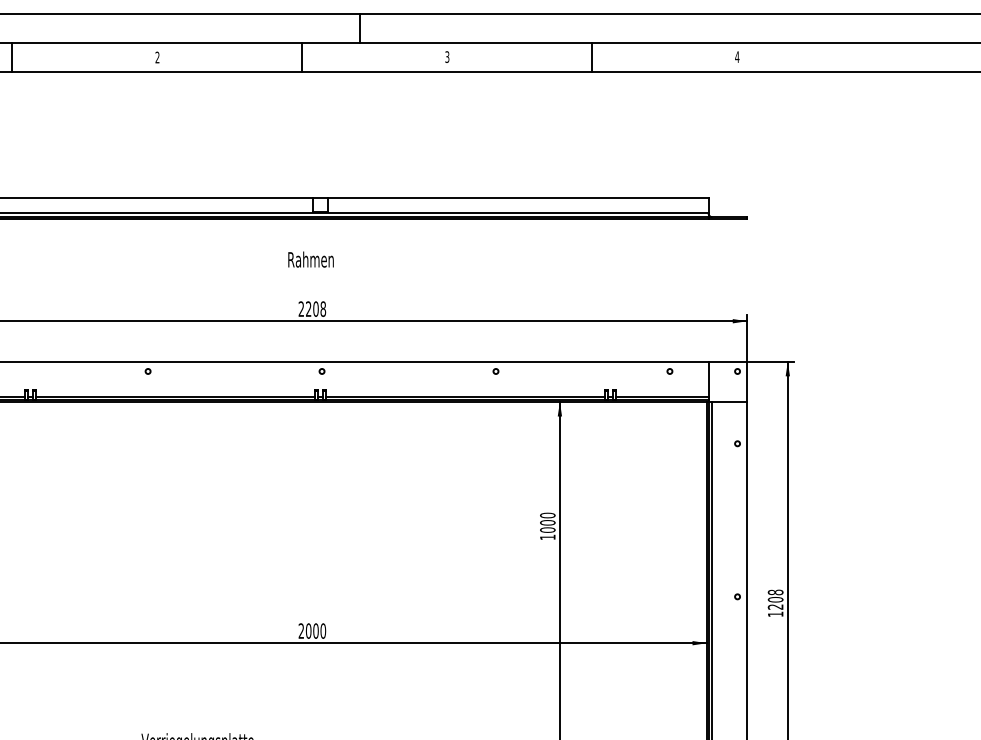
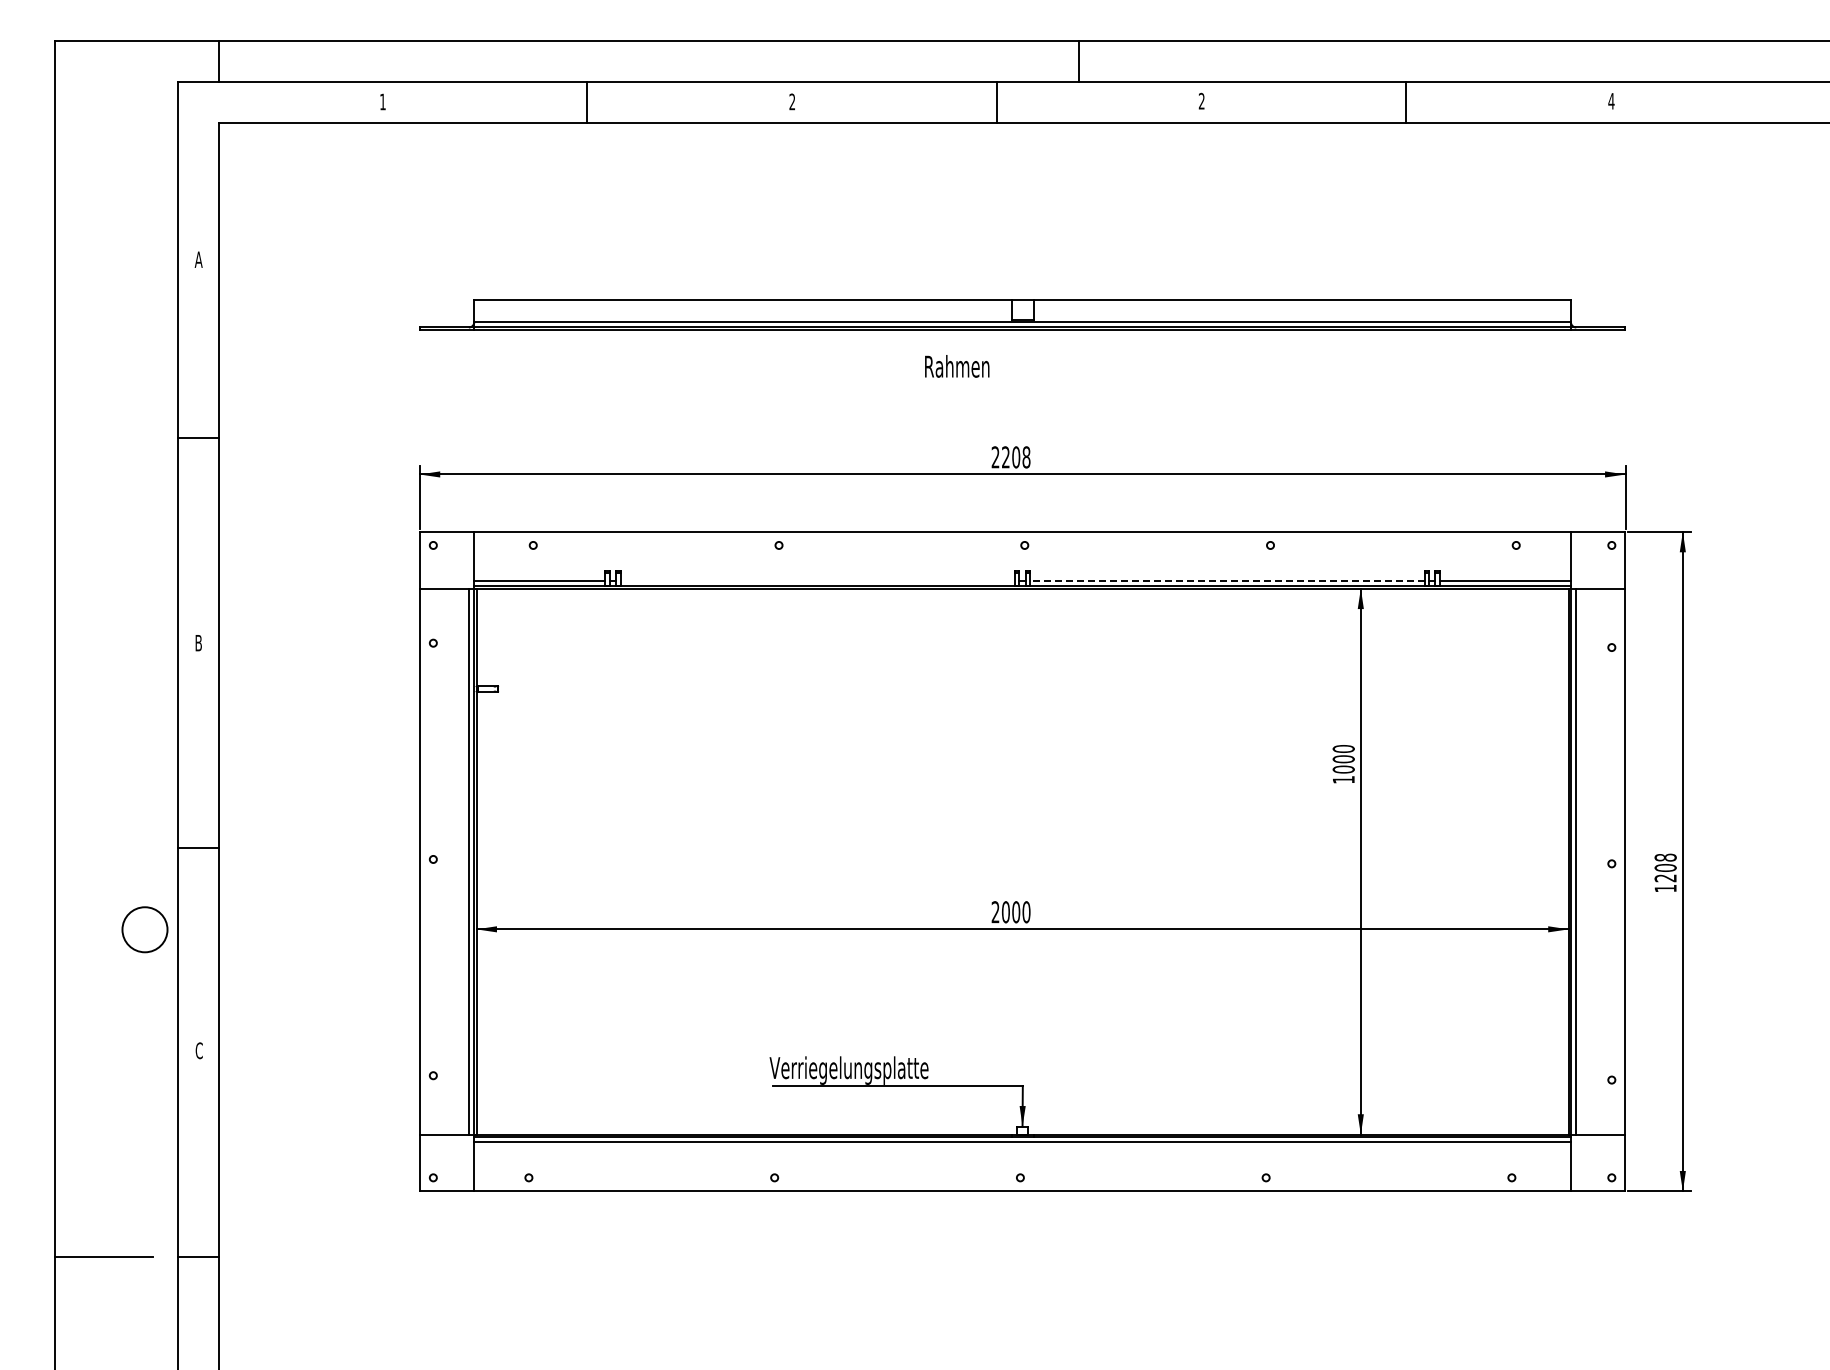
text: (447, 57) -> (1201, 101), 3 -> 2
text: (311, 259) -> (957, 366), moved
line: (175, 396) -> (817, 580), removed
line: (464, 396) -> (1226, 580), solid -> dashed

